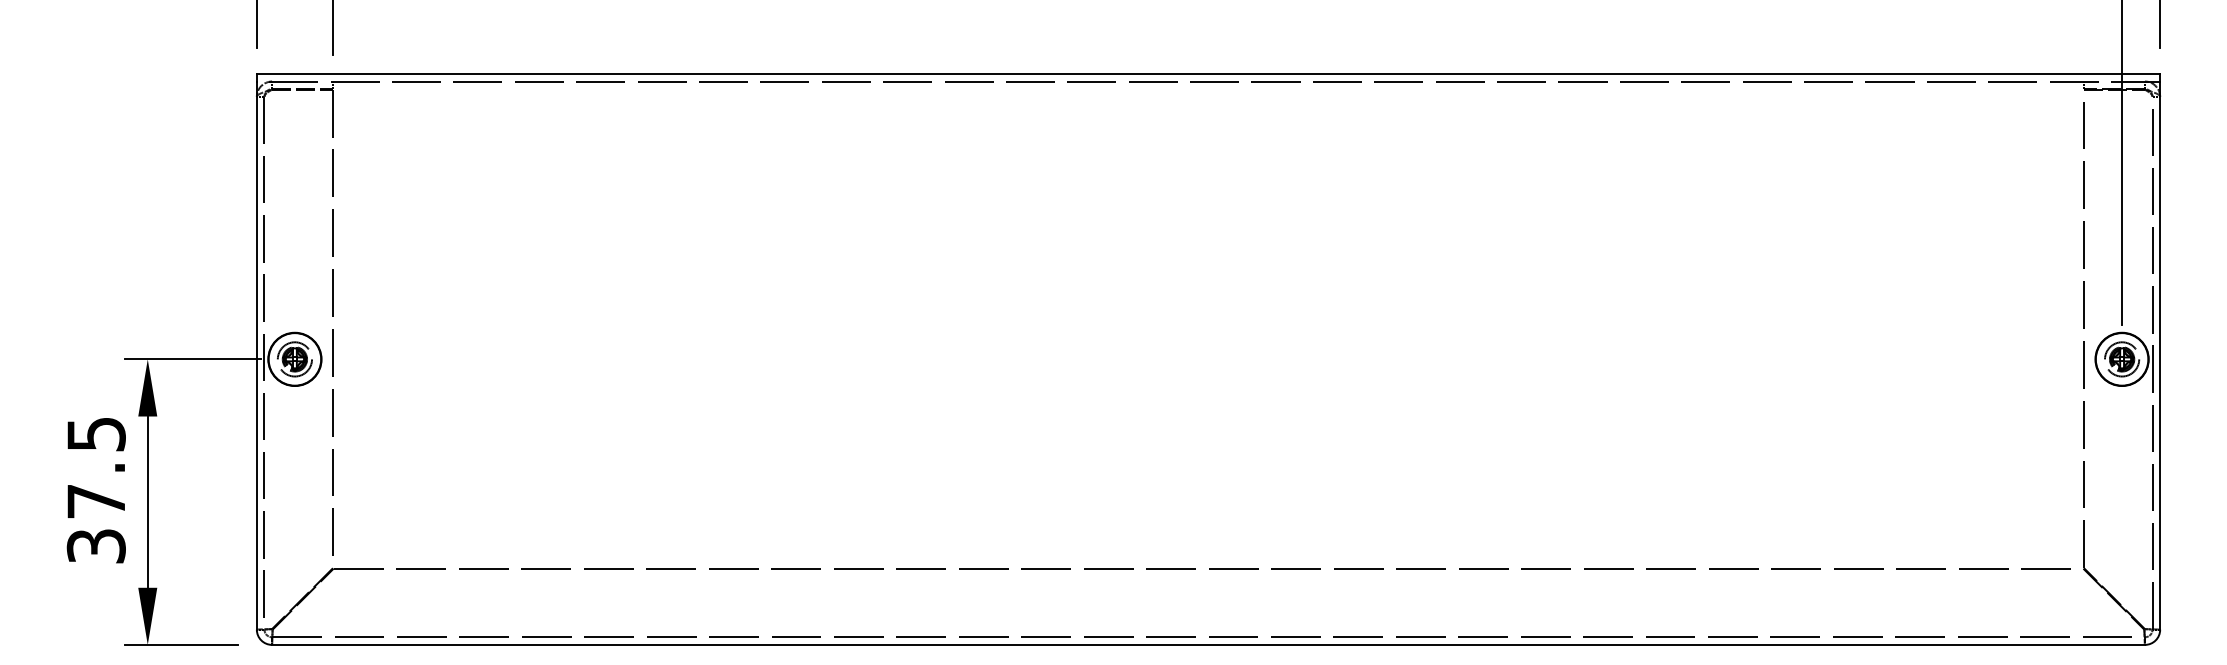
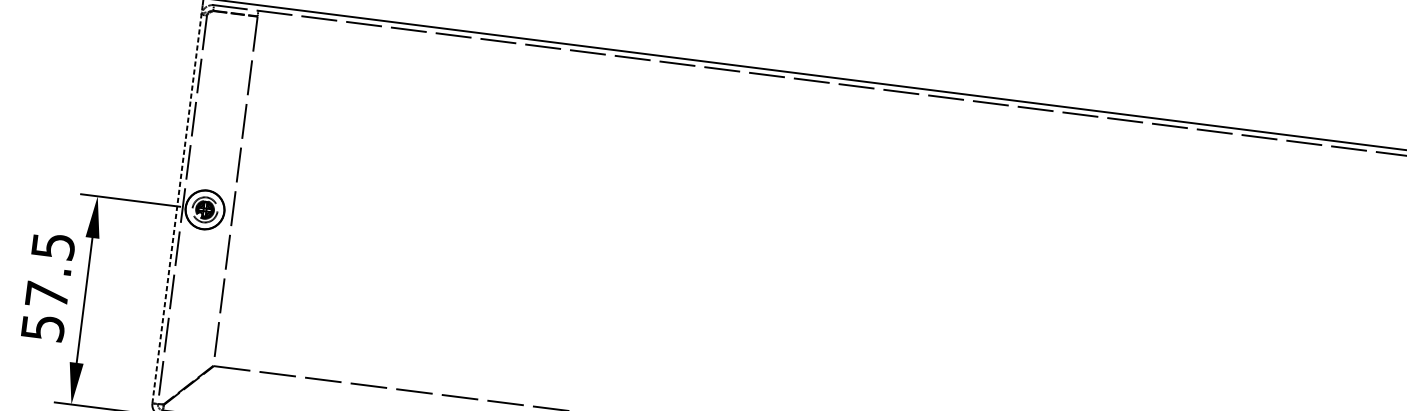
line: (256, 355) -> (177, 203), solid -> dashed
text: (95, 545) -> (42, 327), 37.5 -> 57.5

